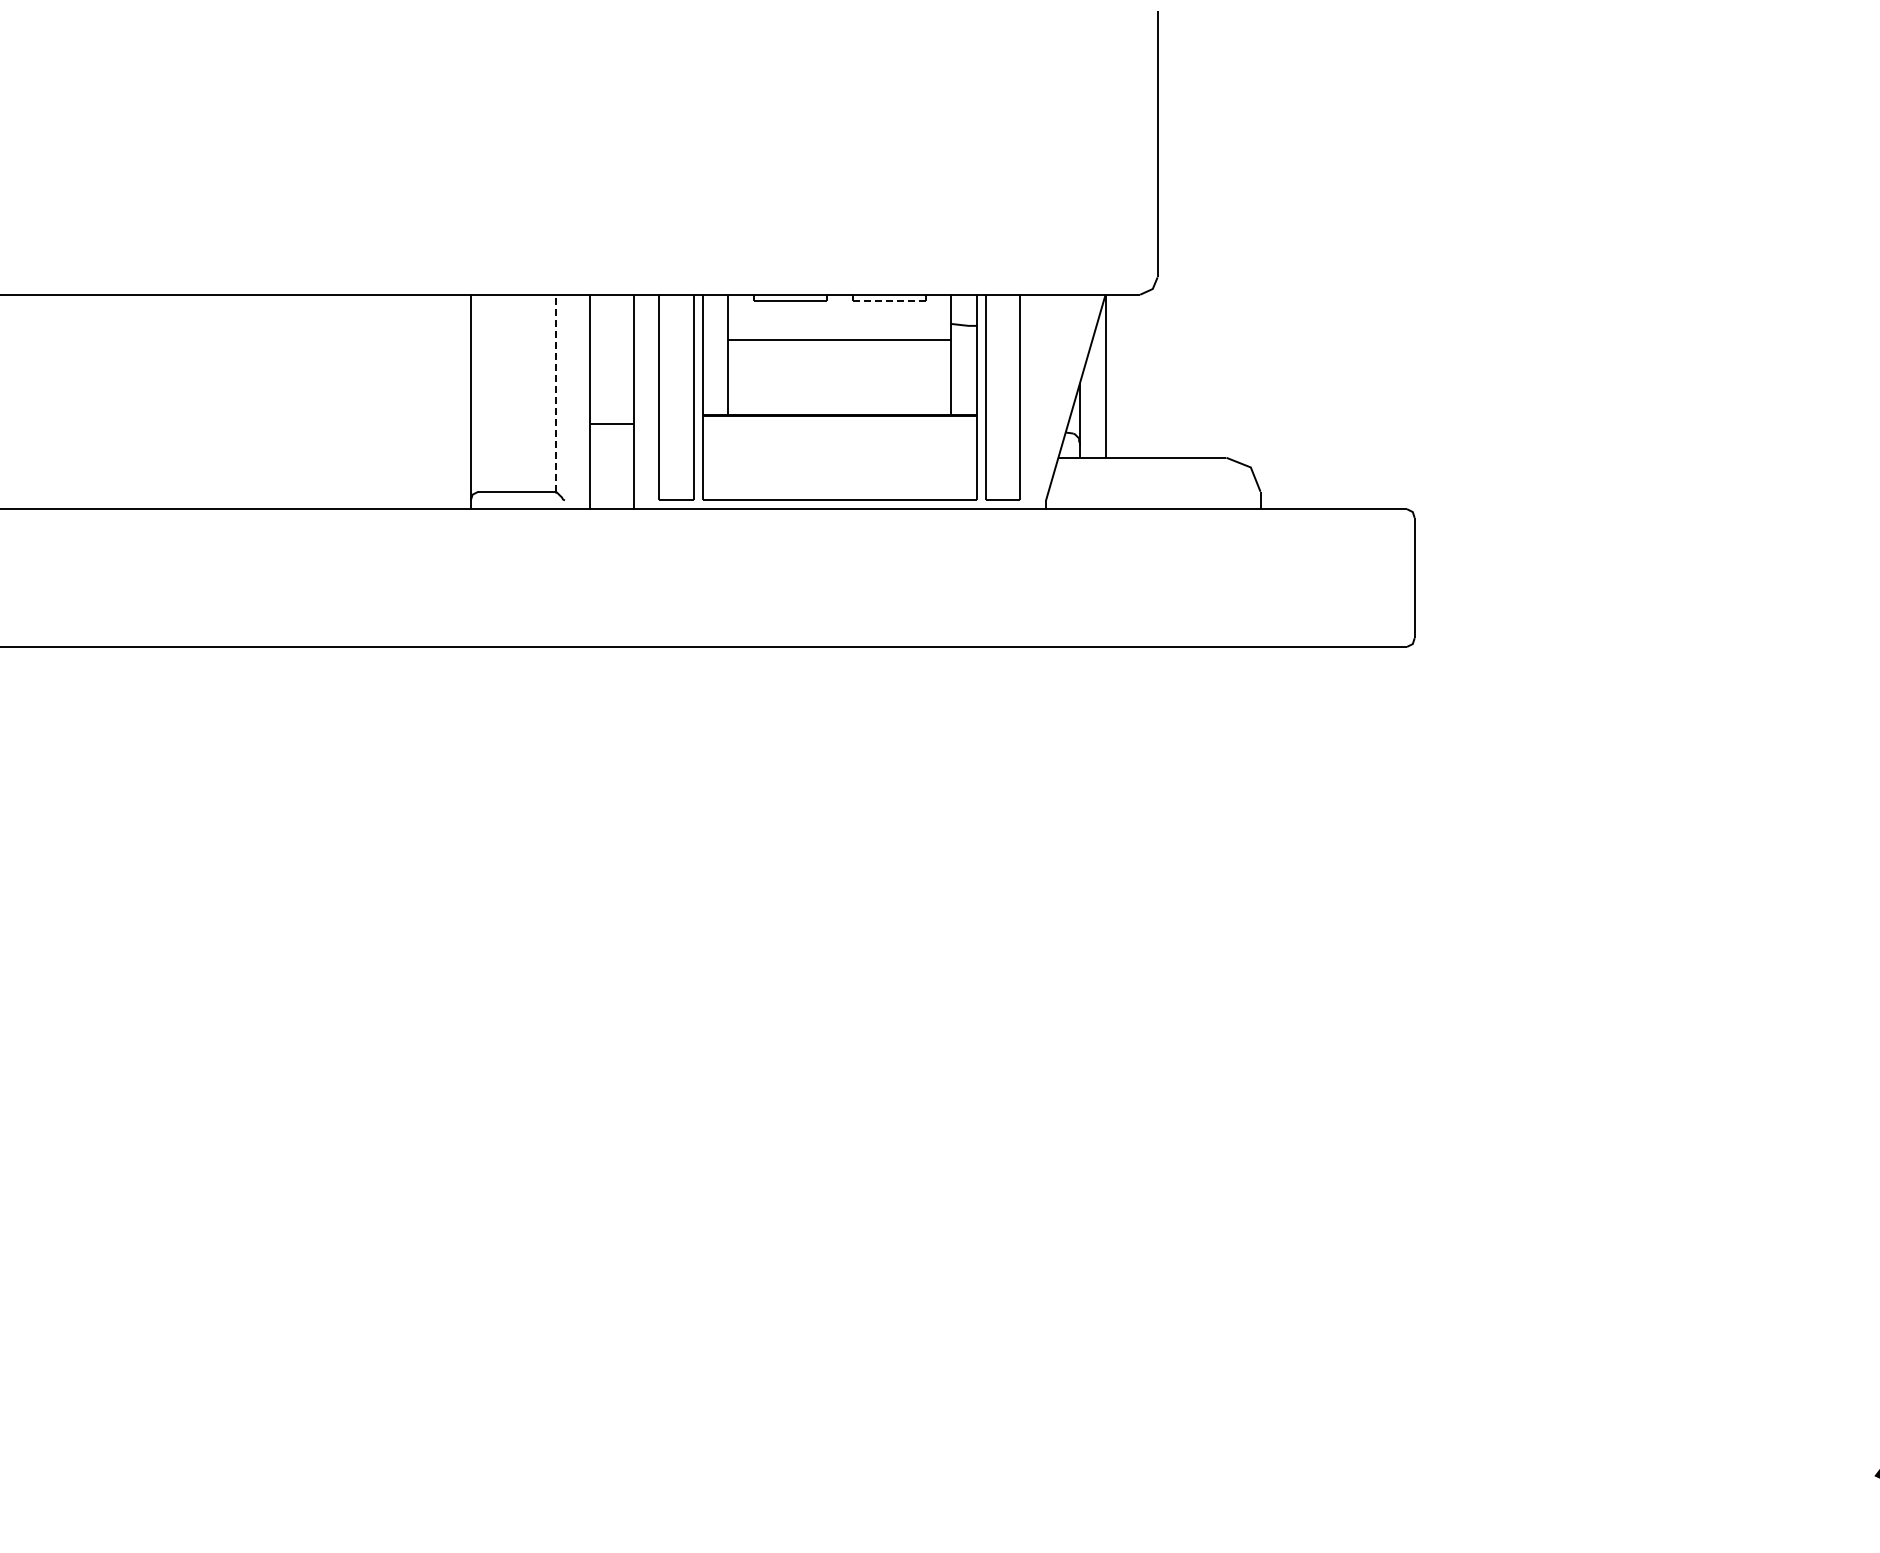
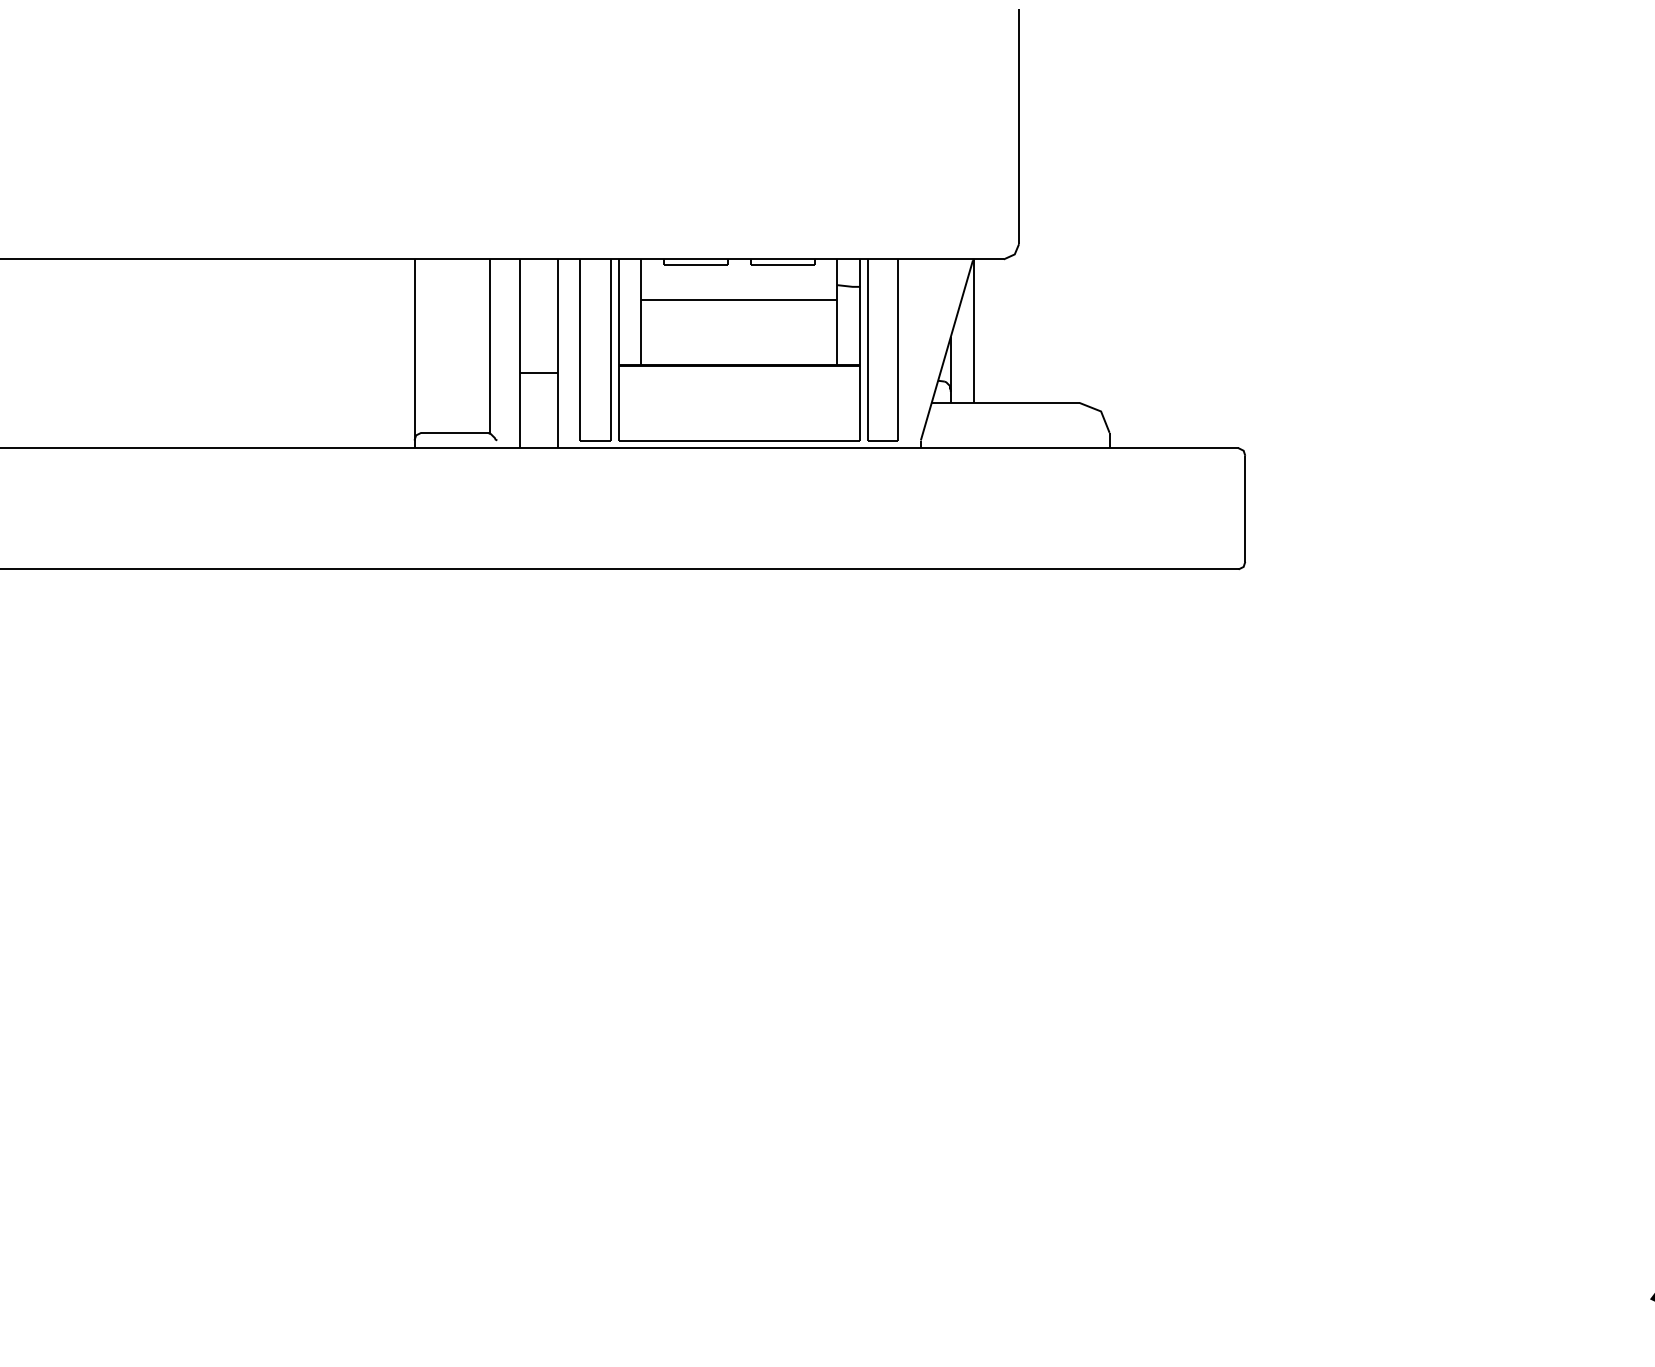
line: (888, 300) -> (782, 264), dashed -> solid
line: (556, 392) -> (489, 345), dashed -> solid

